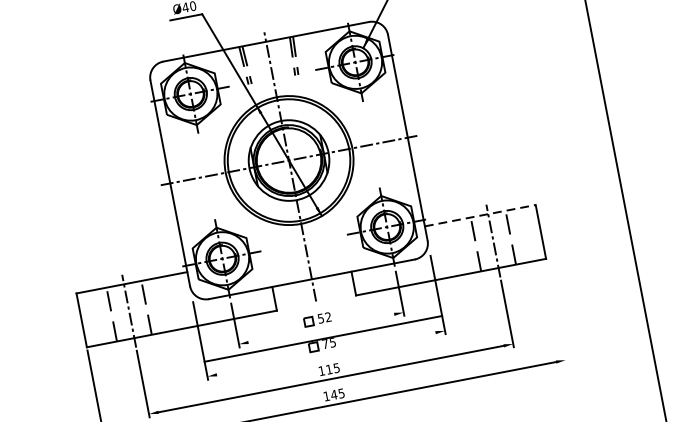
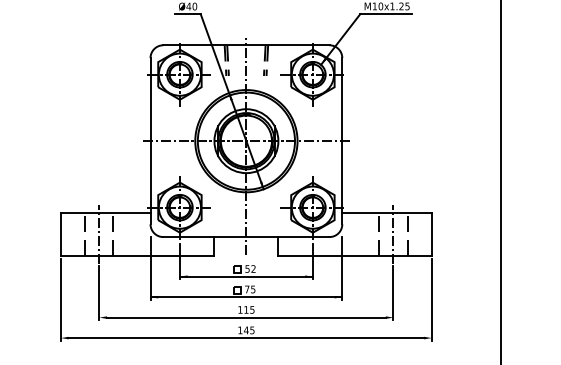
line: (480, 215) -> (387, 212), dashed -> solid
line: (556, 312) -> (431, 299), added
line: (320, 328) -> (245, 276), added
line: (323, 339) -> (246, 297), moved

